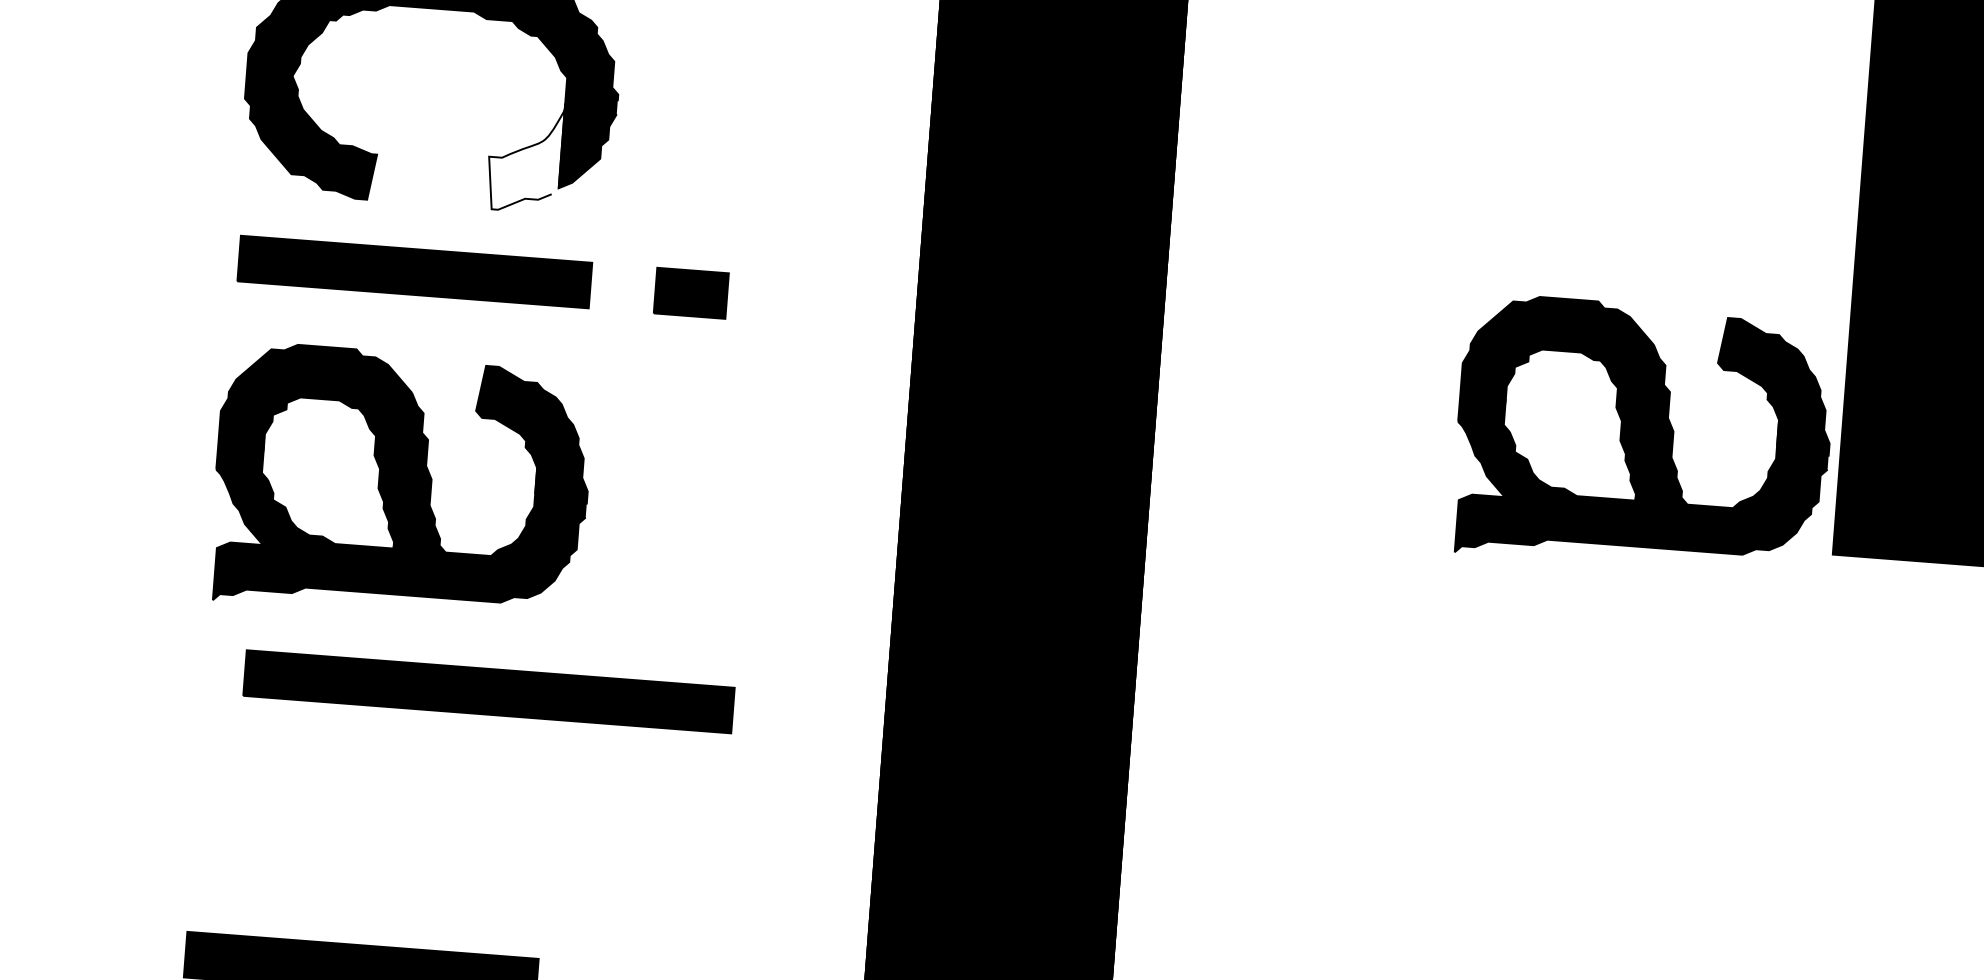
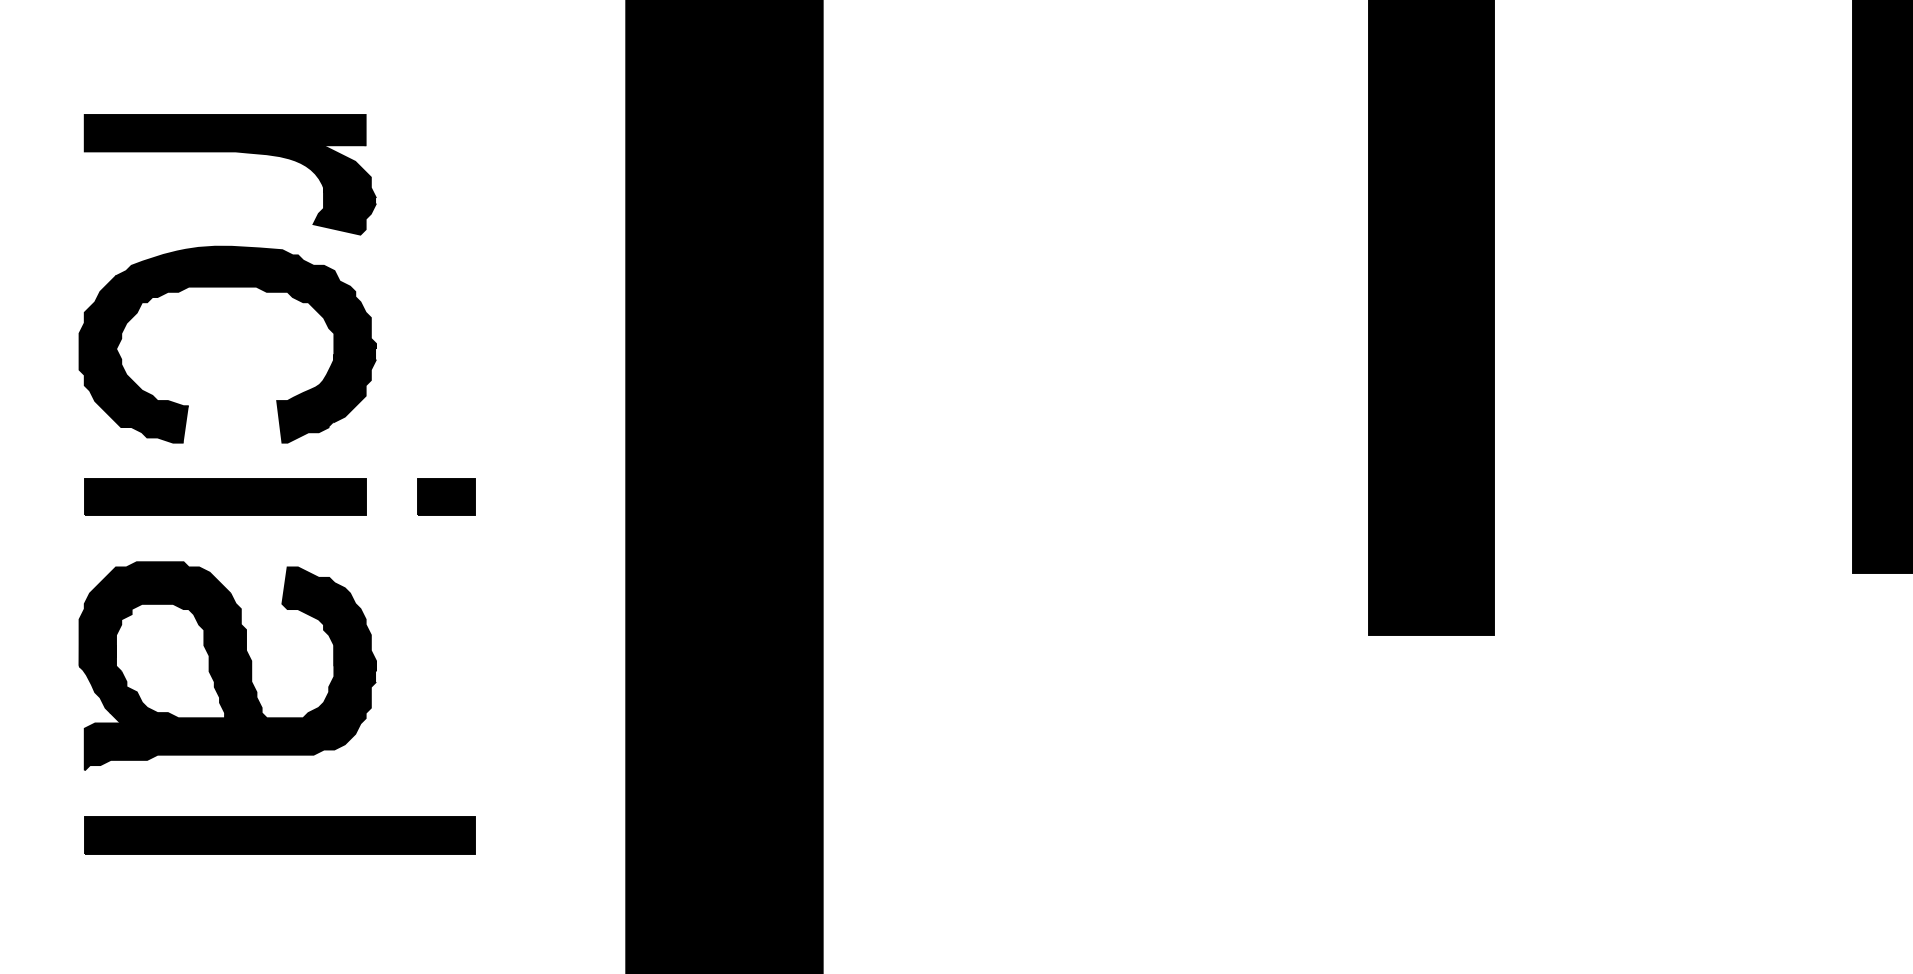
fill: (524, 156) -> (305, 398), added
part: (1643, 434) -> (1211, 551), removed
part: (488, 692) -> (279, 835), moved

